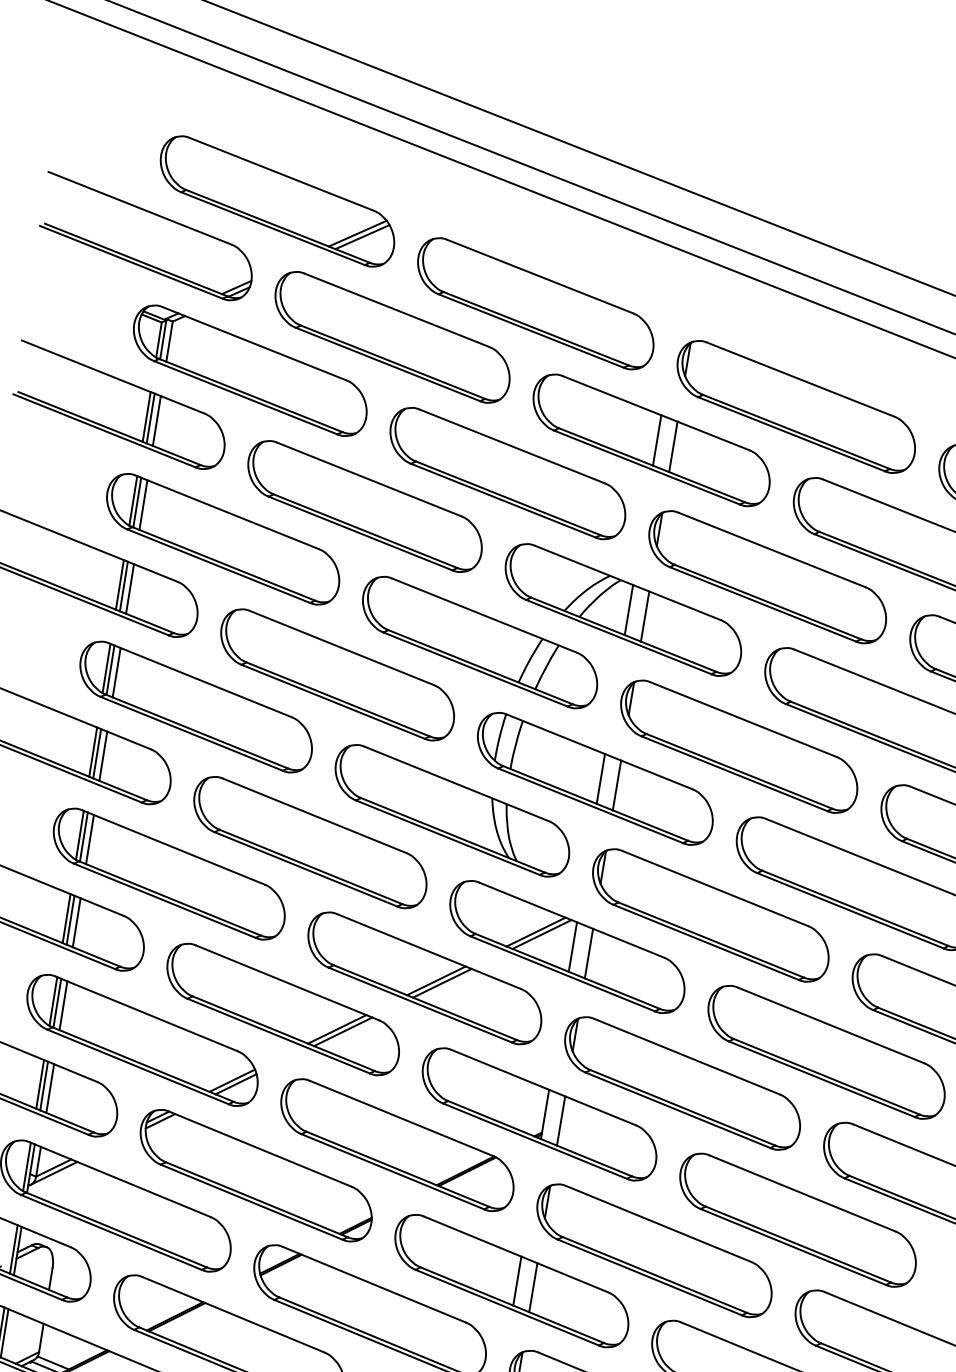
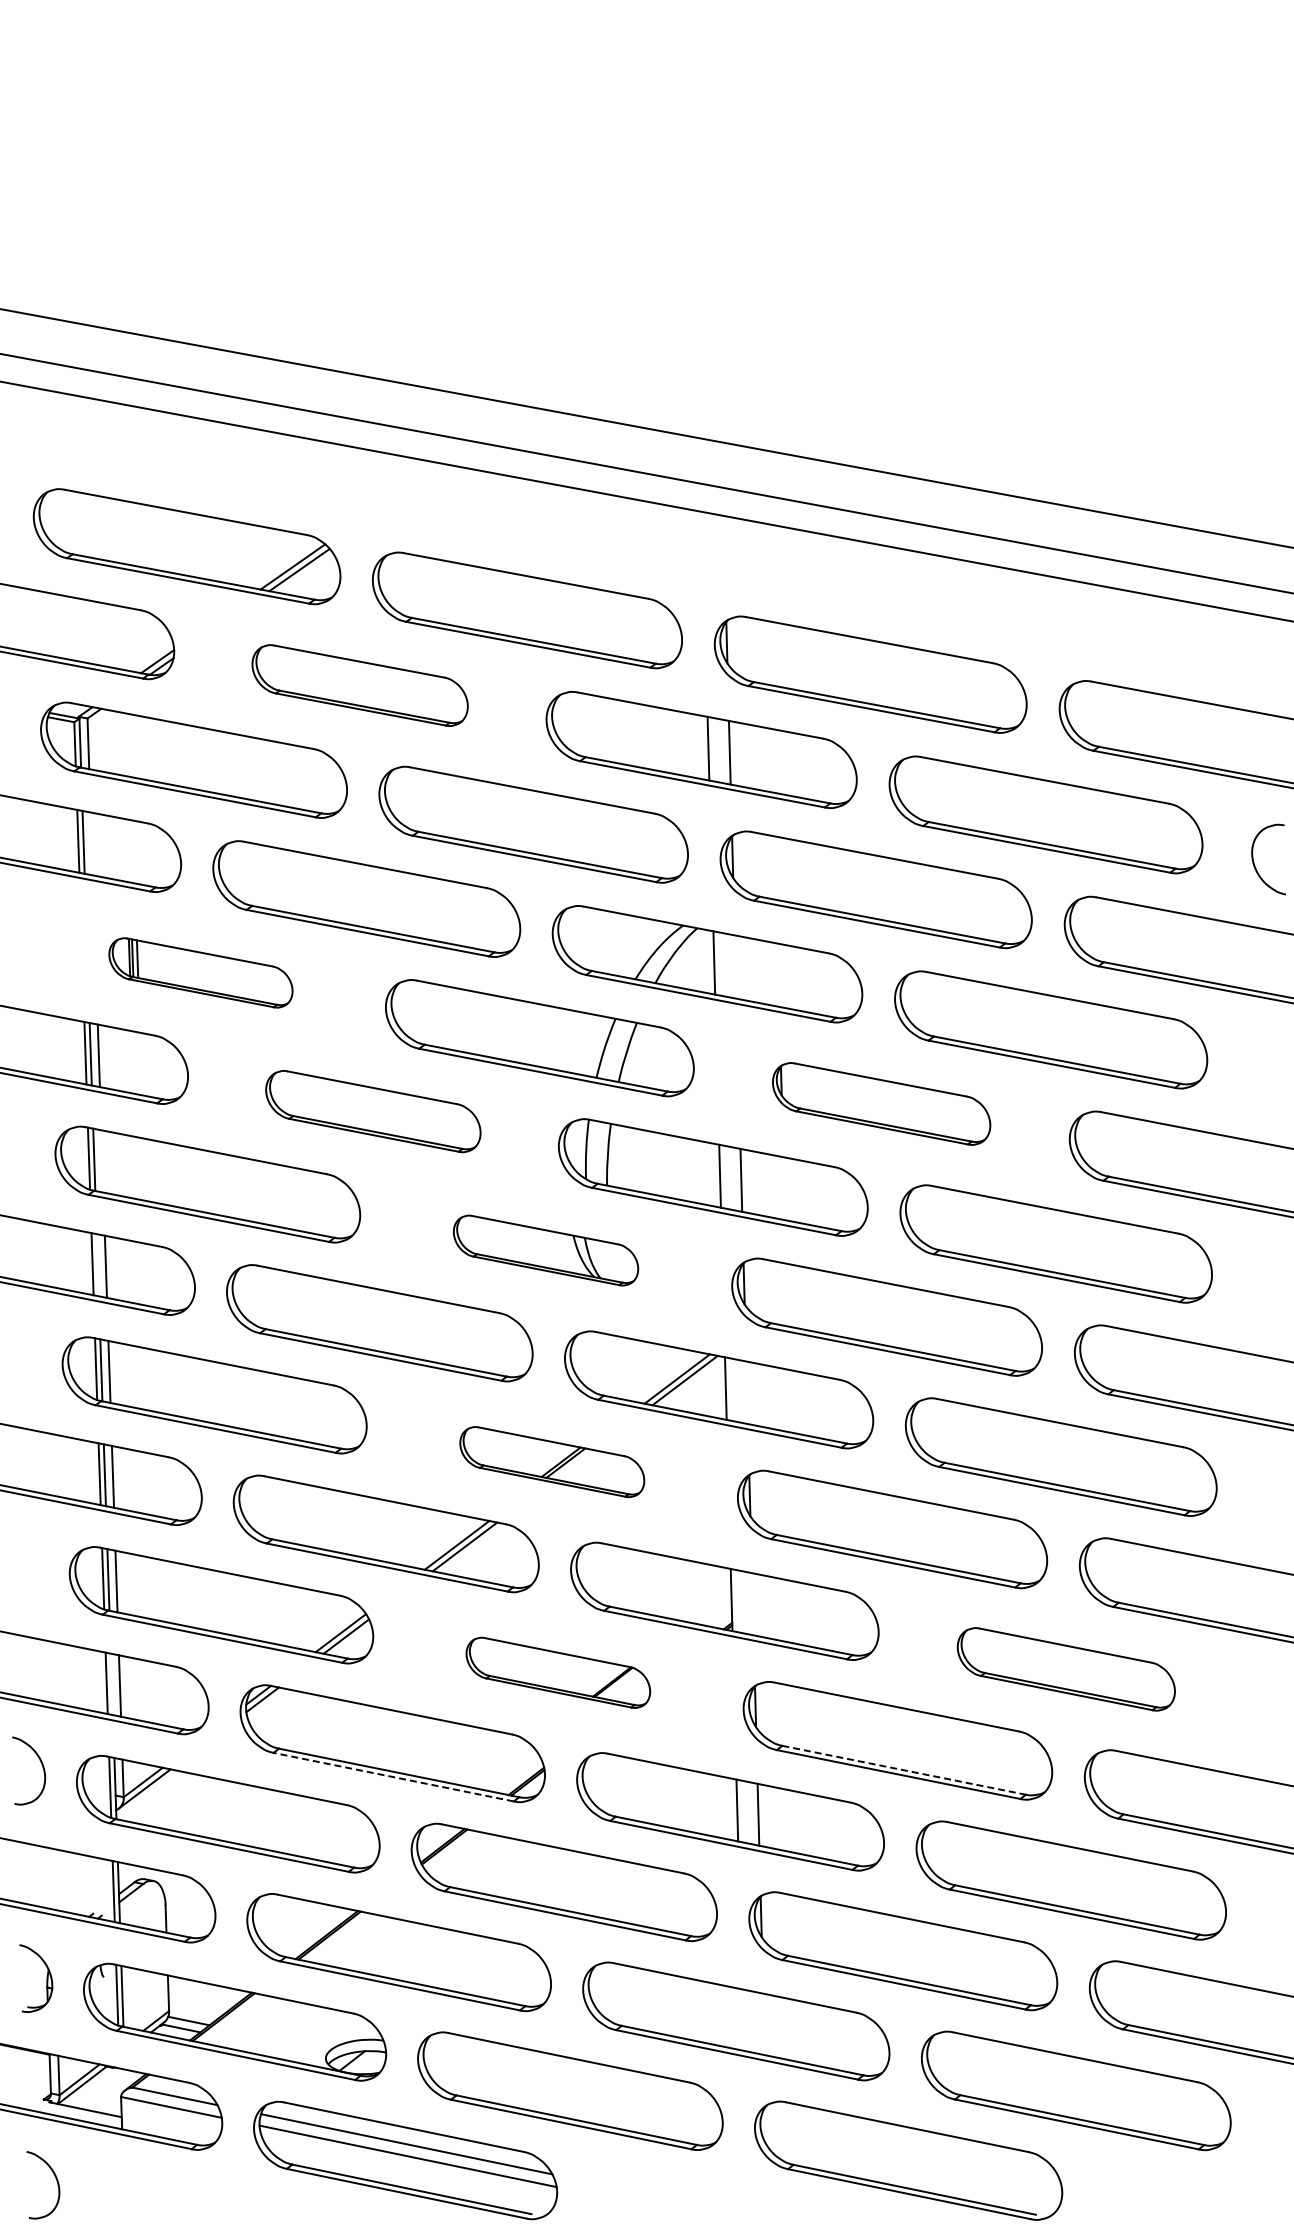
part: (392, 337) -> (359, 685), size x0.7
line: (156, 420) -> (91, 843), removed
part: (222, 538) -> (200, 972), size x0.6
line: (645, 616) -> (735, 966), removed
line: (116, 672) -> (102, 1161), removed
part: (337, 674) -> (373, 1111), size x0.7
part: (739, 746) -> (881, 1103), size x0.7
line: (96, 753) -> (97, 1265), removed
part: (451, 810) -> (545, 1250), size x0.6
line: (588, 953) -> (746, 1392), removed
part: (425, 977) -> (552, 1461), size x0.6
line: (43, 1086) -> (111, 1684), removed
line: (560, 1121) -> (752, 1604), removed
part: (397, 1145) -> (558, 1672), size x0.6
line: (251, 1202) -> (393, 1777), solid -> dashed
part: (798, 1220) -> (1066, 1669), size x0.7
line: (655, 1275) -> (904, 1770), solid -> dashed

